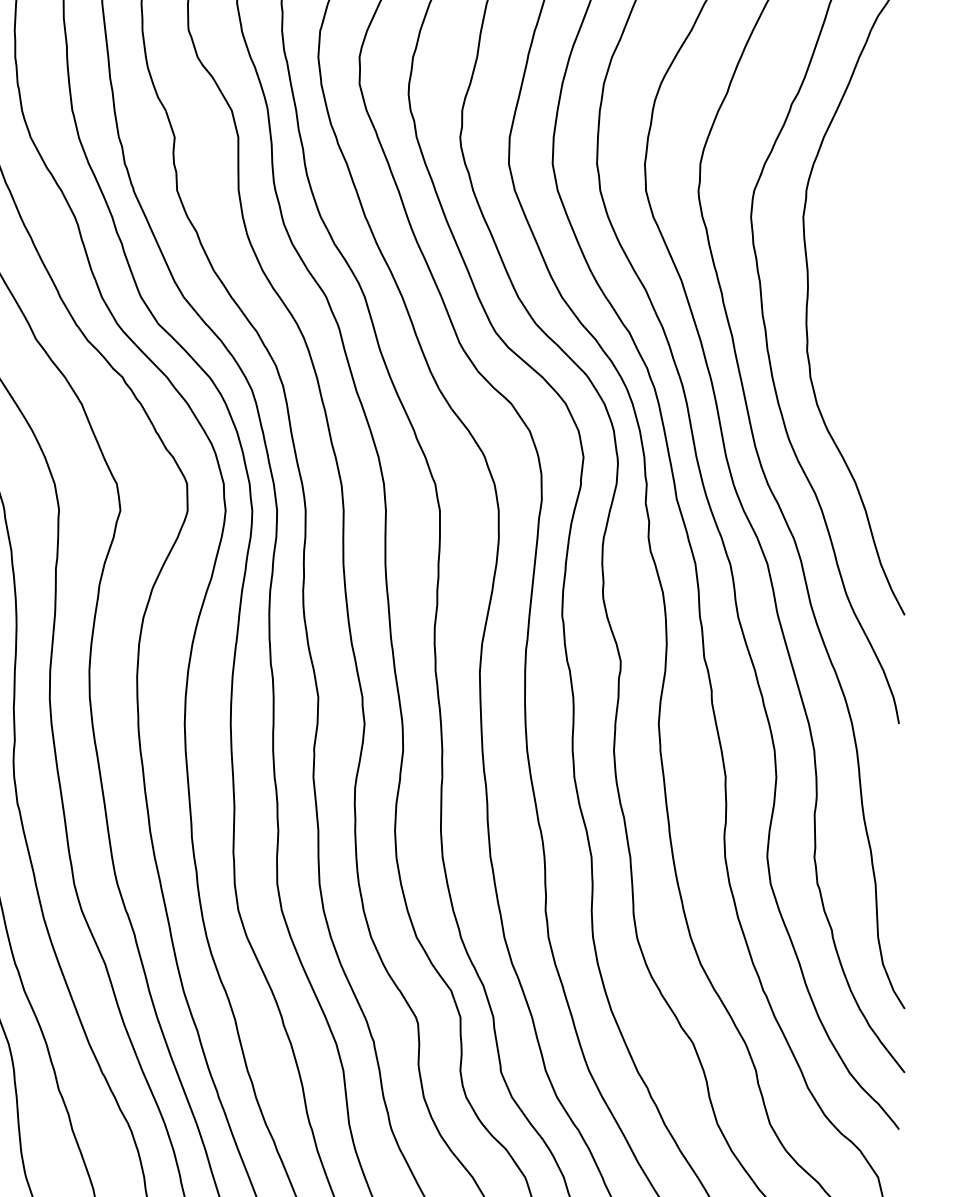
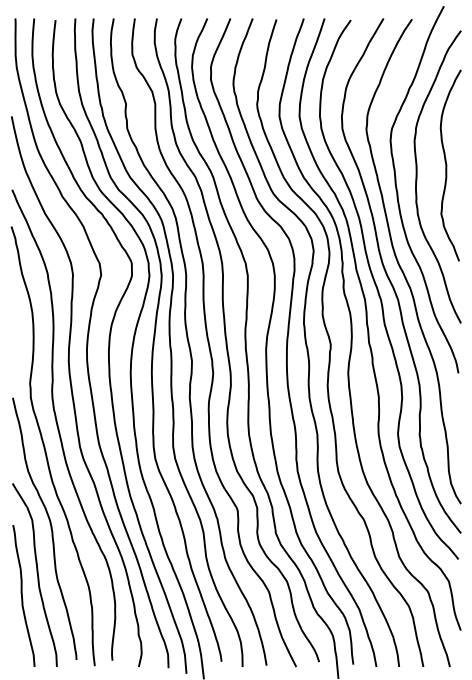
curve: (875, 271) -> (447, 165), added

